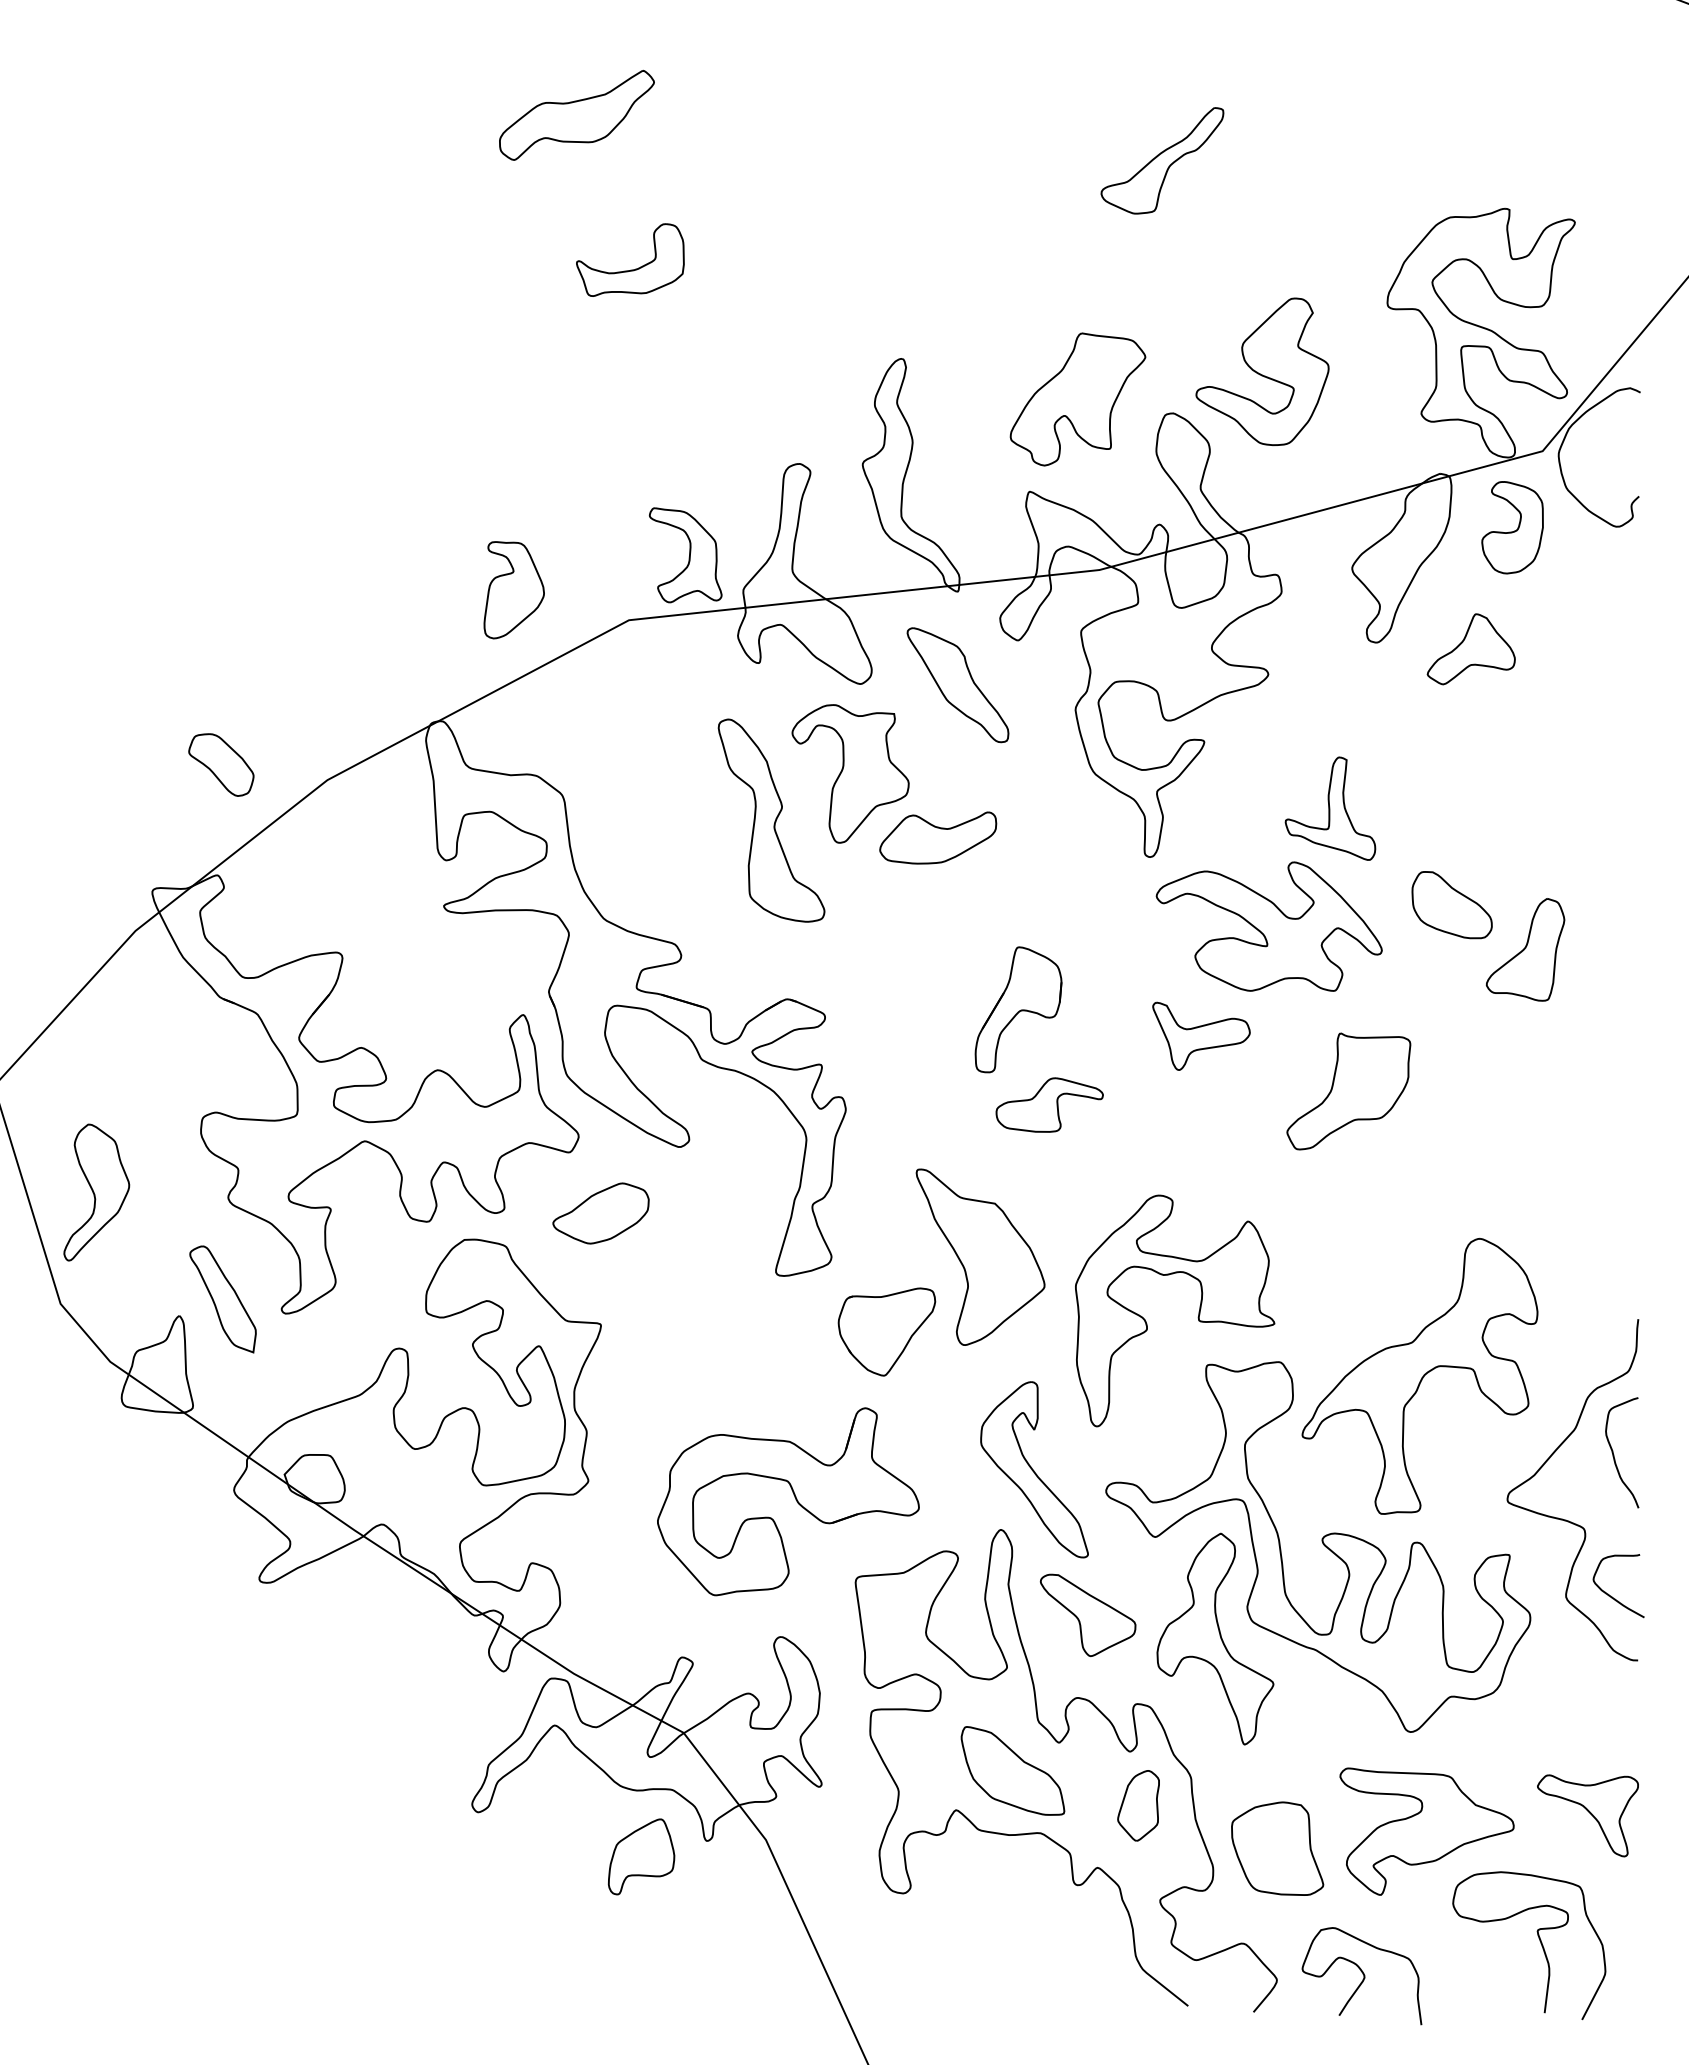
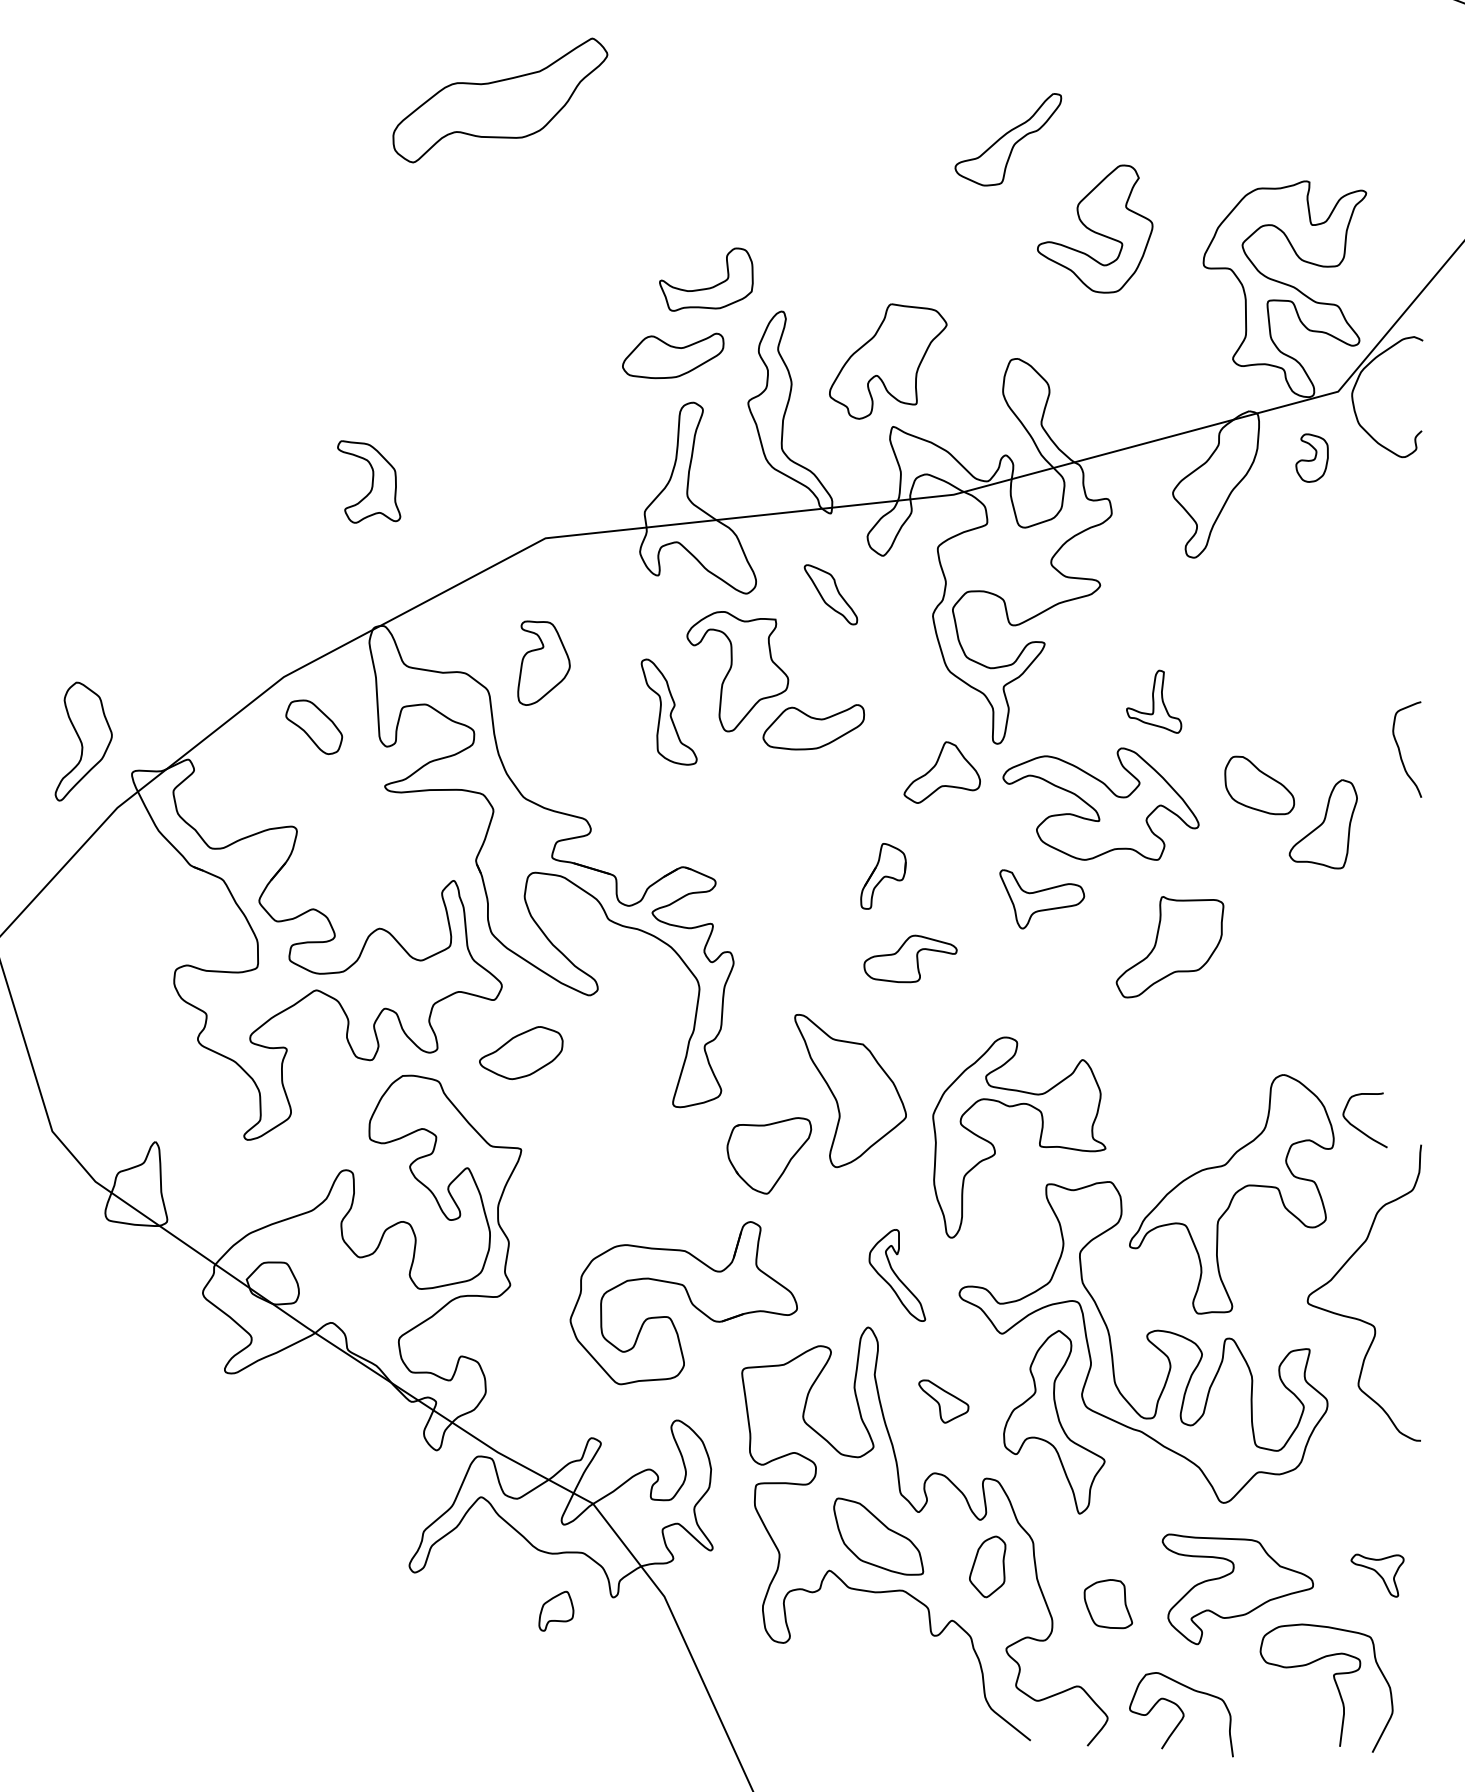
part: (576, 114) -> (499, 99), size x1.6
part: (630, 269) -> (706, 287), moved
part: (1262, 371) -> (1095, 228), moved
part: (1077, 399) -> (887, 361), moved
part: (776, 409) -> (673, 355), added
part: (1512, 527) -> (1312, 457), size x0.6
part: (685, 555) -> (368, 482), moved
part: (513, 590) -> (543, 663), moved
part: (1470, 649) -> (941, 772), moved
part: (957, 685) -> (830, 594), size x0.6
part: (221, 764) -> (314, 726), moved
part: (1330, 808) -> (1154, 701), size x0.7
part: (771, 820) -> (669, 712), size x0.6
part: (1018, 1009) -> (883, 876), size x0.6
part: (96, 1192) -> (83, 741), moved
part: (222, 1299) -> (192, 1127), removed
curve: (1614, 1454) -> (1400, 751), moved
part: (1034, 1469) -> (897, 1275), size x0.6
curve: (1612, 1596) -> (1359, 1129), moved
part: (1087, 1614) -> (943, 1400), size x0.6
part: (1587, 1815) -> (1377, 1575), size x0.6
part: (1277, 1848) -> (1108, 1603), size x0.6
part: (641, 1856) -> (556, 1610), size x0.6

